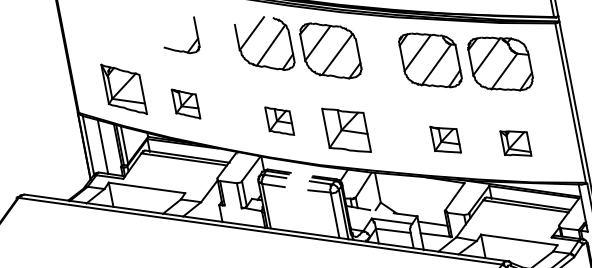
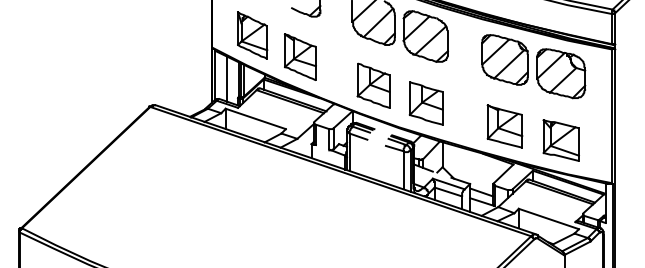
part: (185, 103) -> (300, 56), size x1.67
part: (279, 121) -> (373, 85), size x1.67
part: (445, 139) -> (504, 126), size x1.67
part: (515, 143) -> (560, 140), size x1.67

